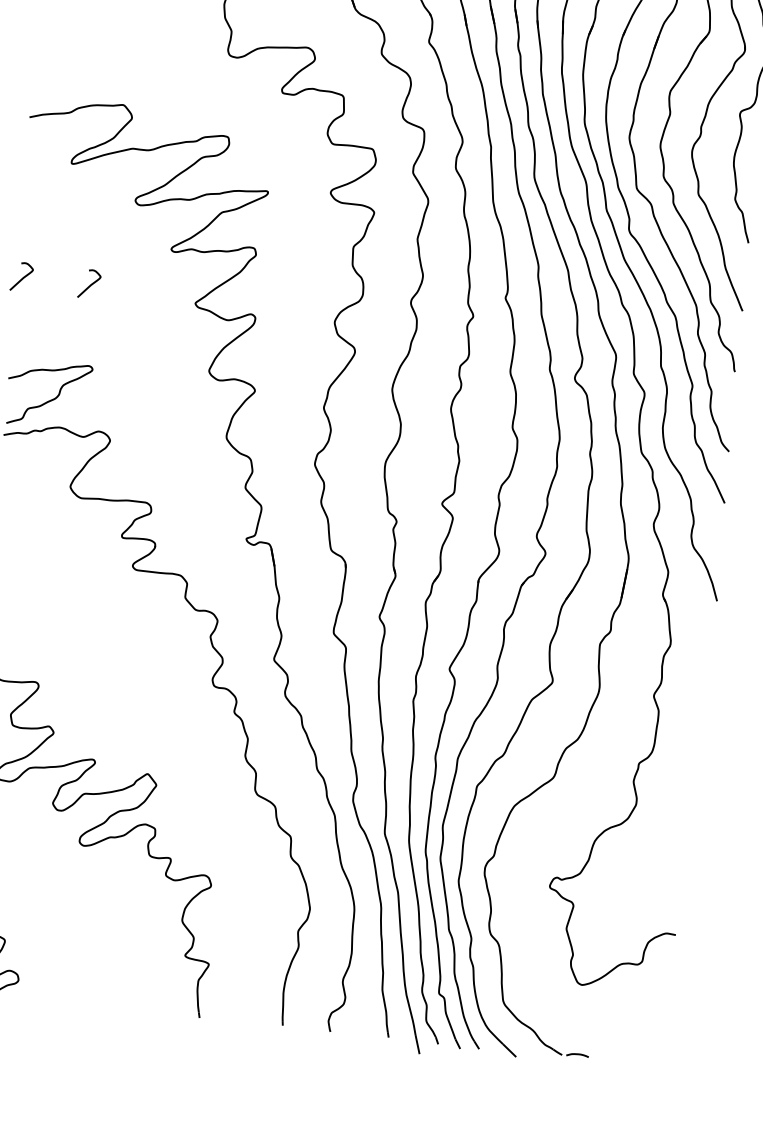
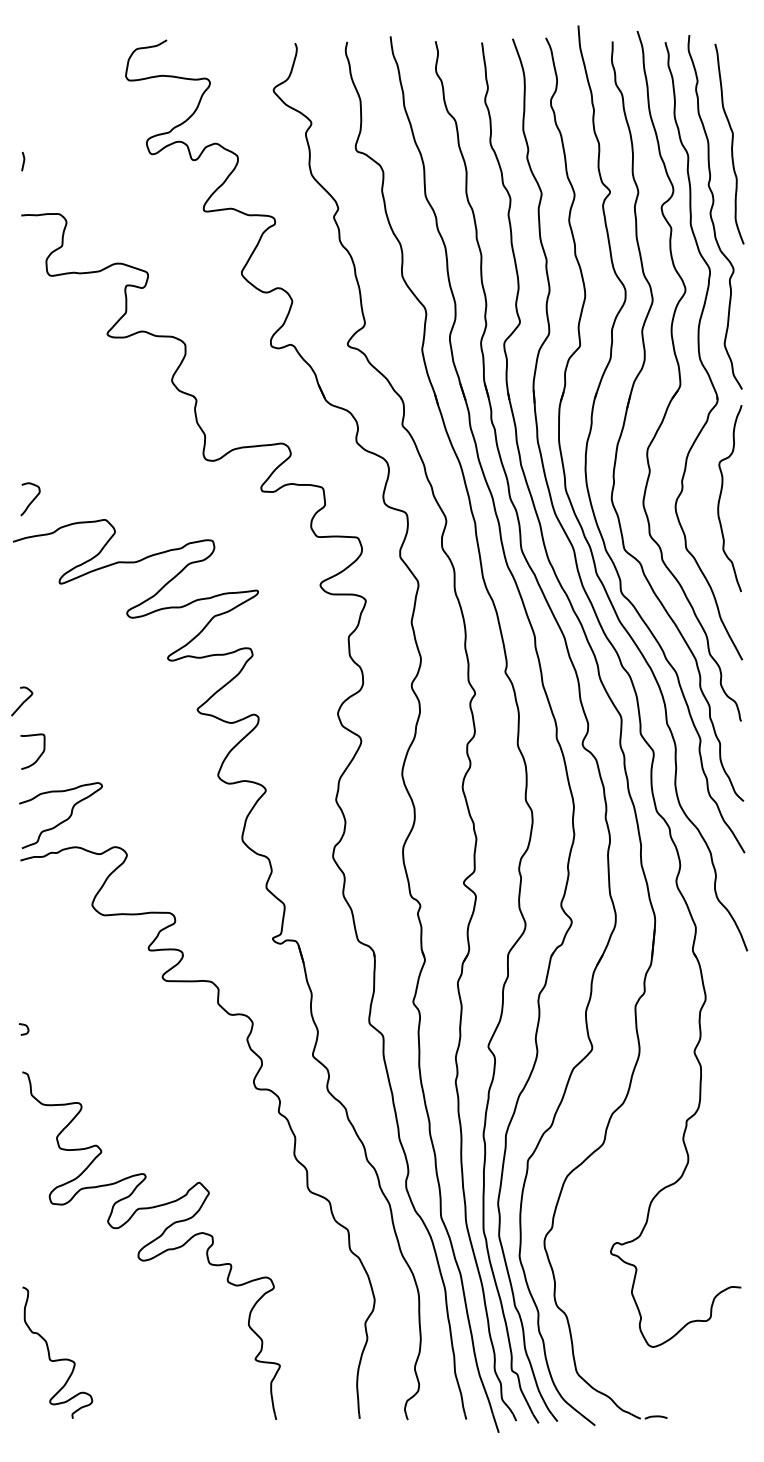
curve: (52, 78) -> (31, 500), added
curve: (90, 284) -> (91, 701), removed
curve: (32, 333) -> (38, 756), added

